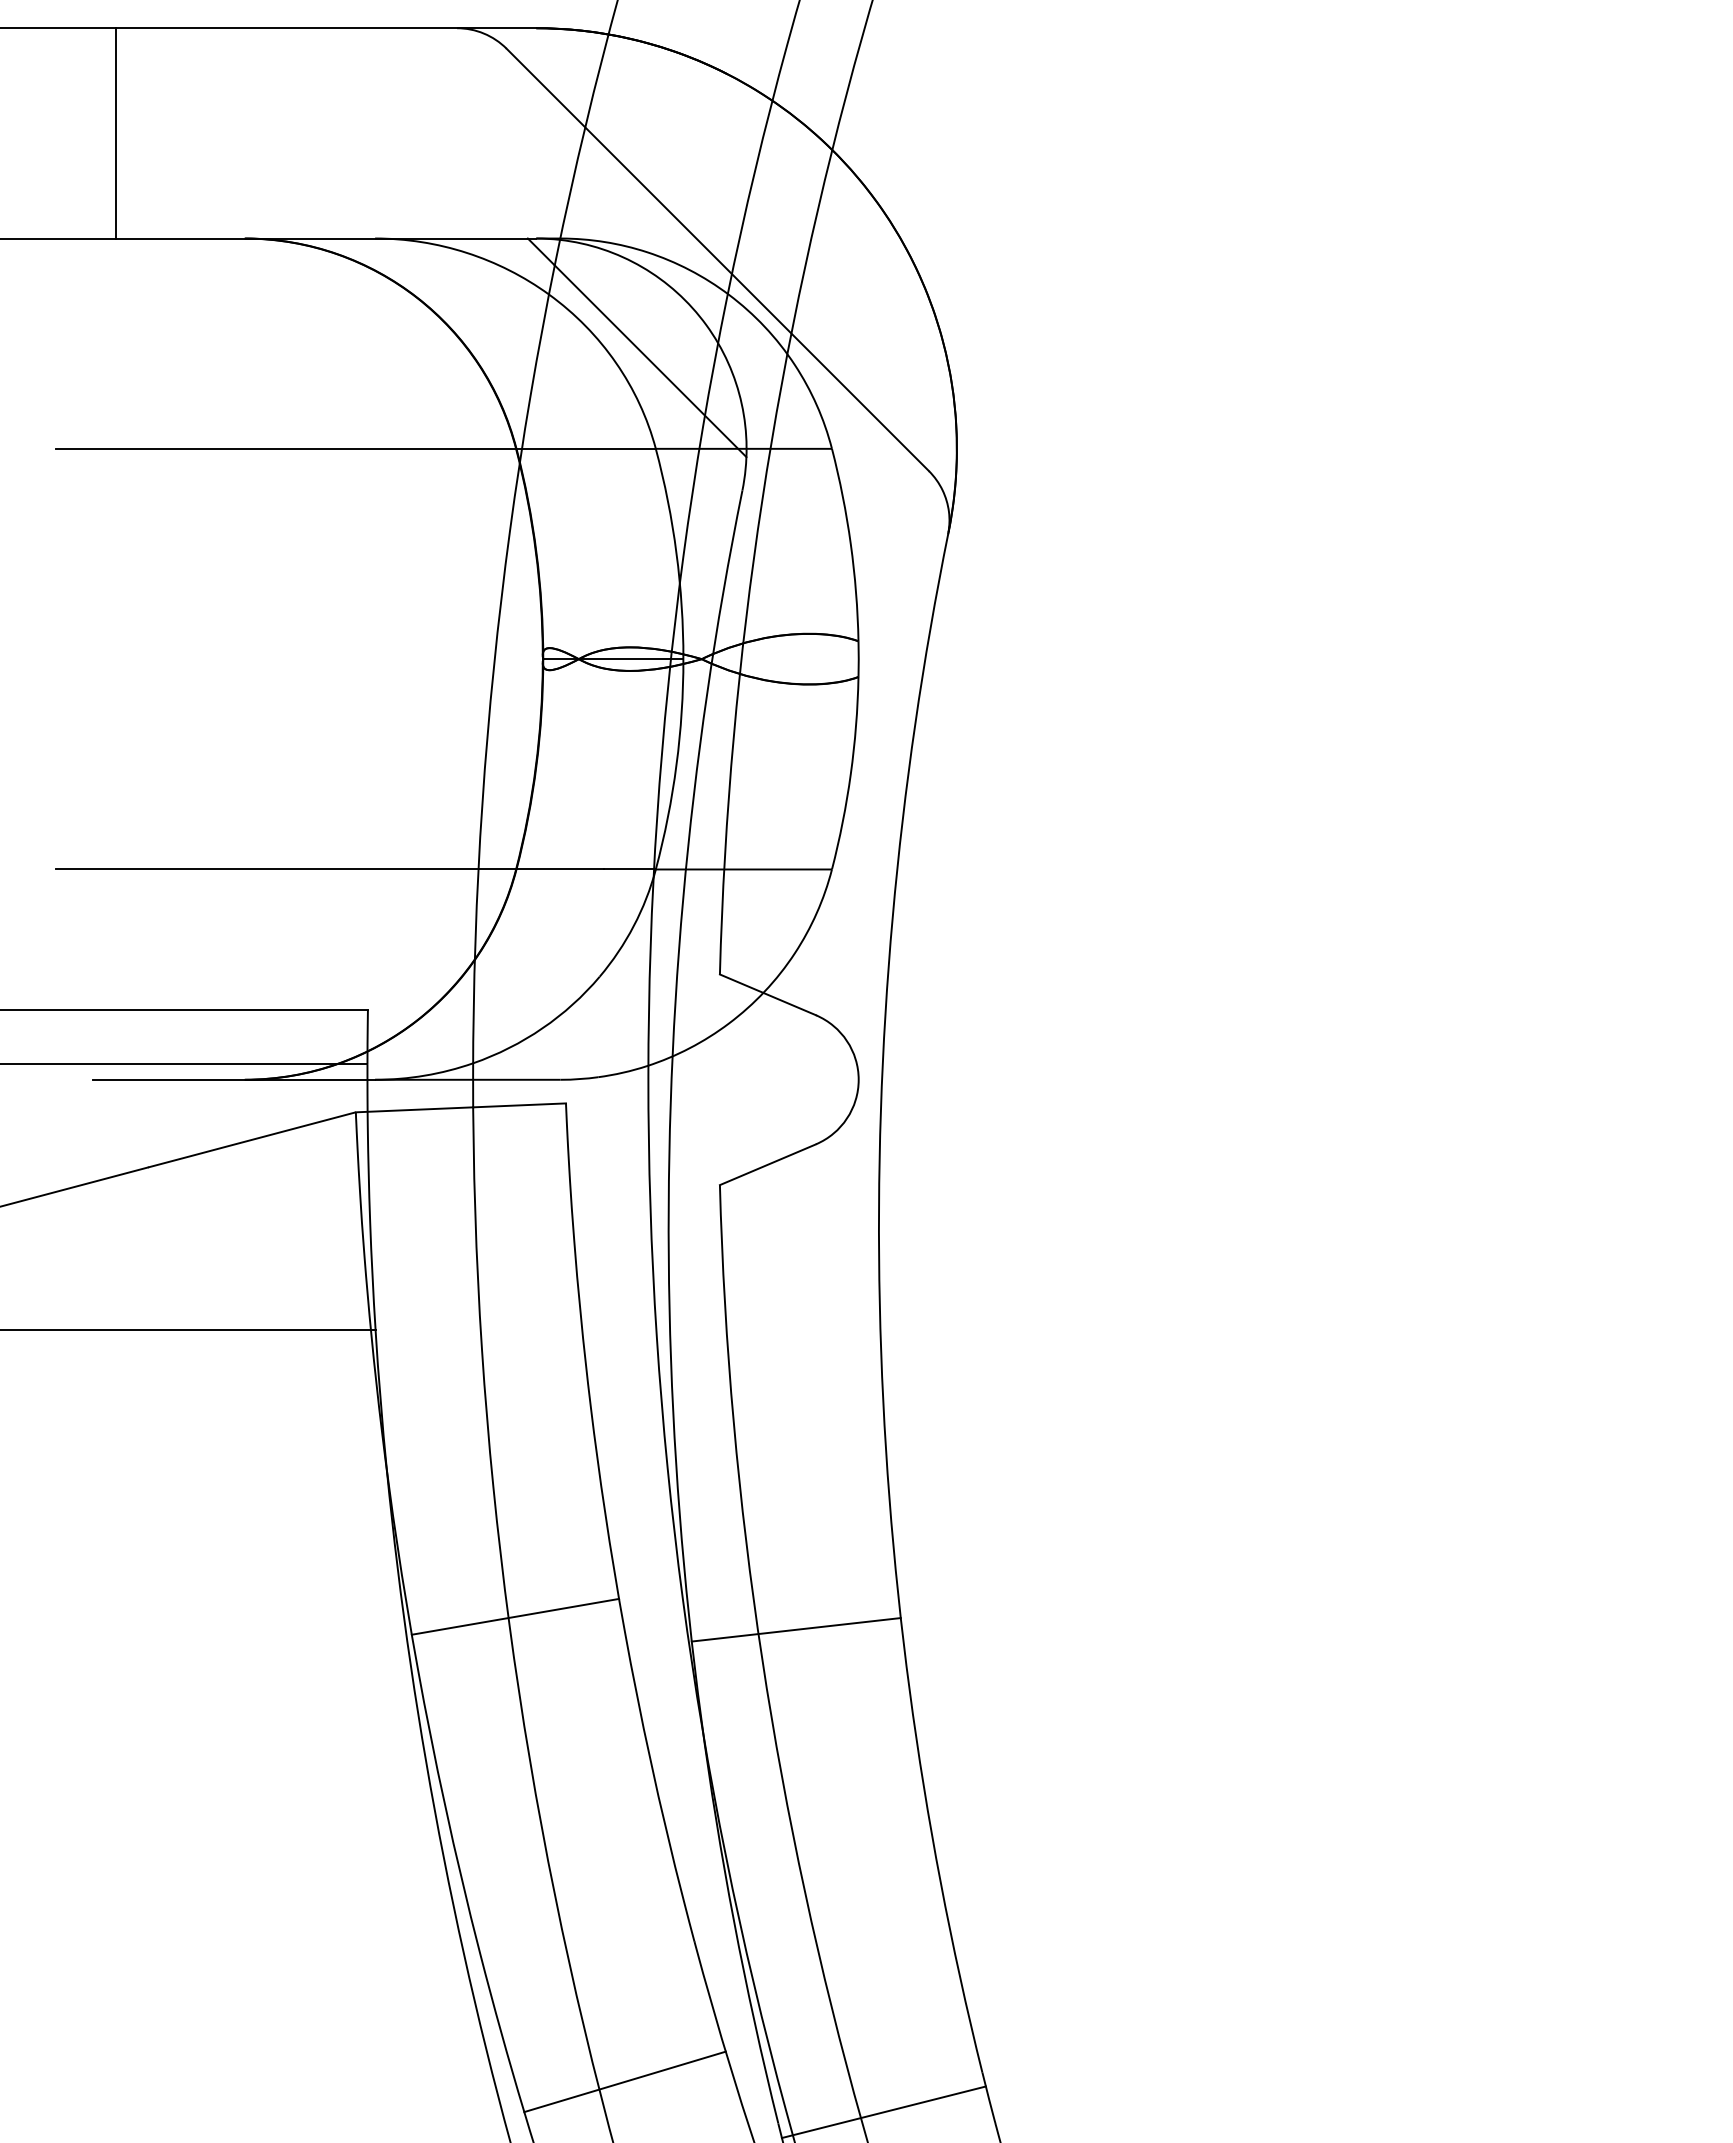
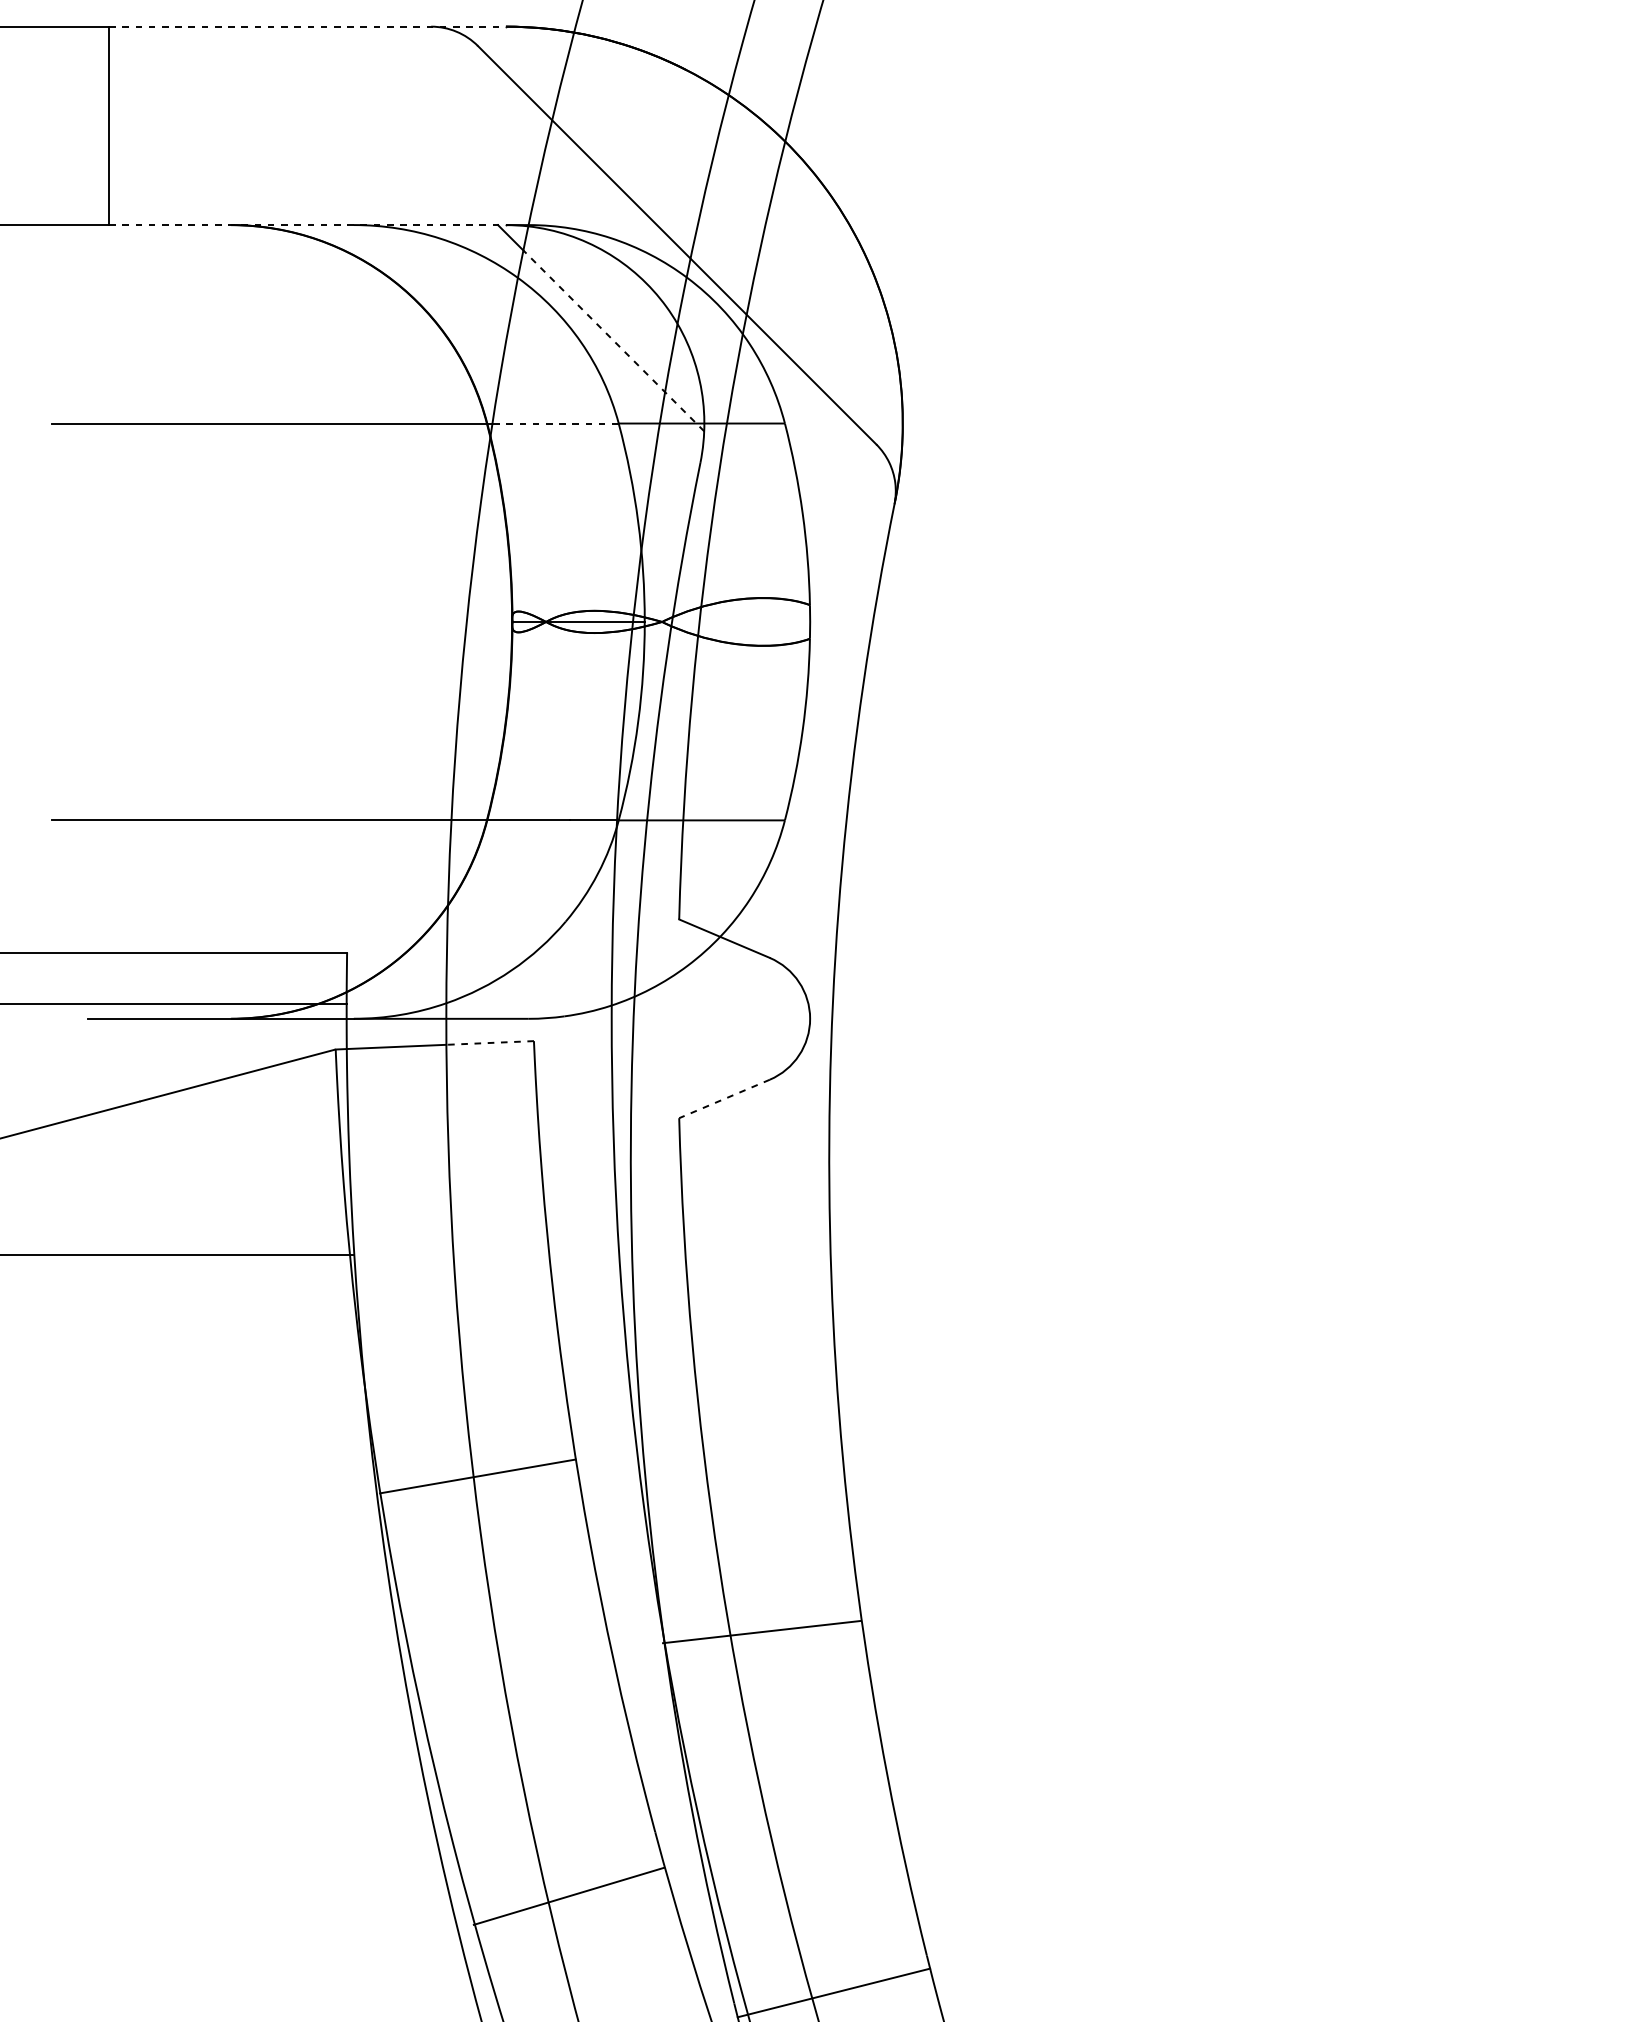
line: (326, 28) -> (308, 26), solid -> dashed
line: (326, 238) -> (308, 225), solid -> dashed
line: (650, 361) -> (613, 341), solid -> dashed
line: (588, 448) -> (555, 423), solid -> dashed
line: (519, 1105) -> (490, 1043), solid -> dashed
line: (767, 1164) -> (724, 1098), solid -> dashed
line: (515, 1616) -> (477, 1476), moved
line: (795, 1629) -> (760, 1631), moved
line: (624, 2081) -> (568, 1896), moved

